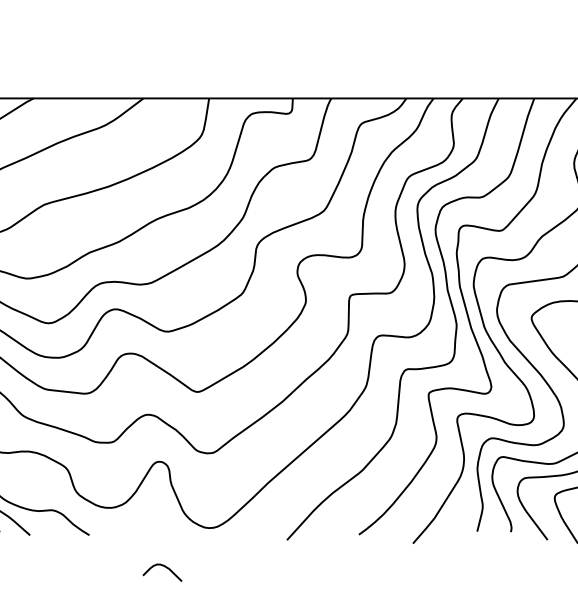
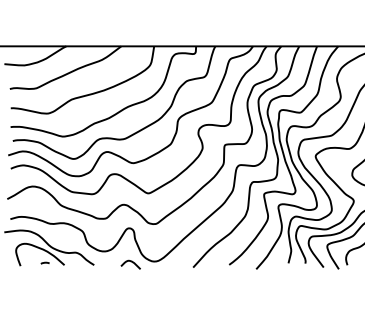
curve: (161, 567) -> (130, 262), moved

